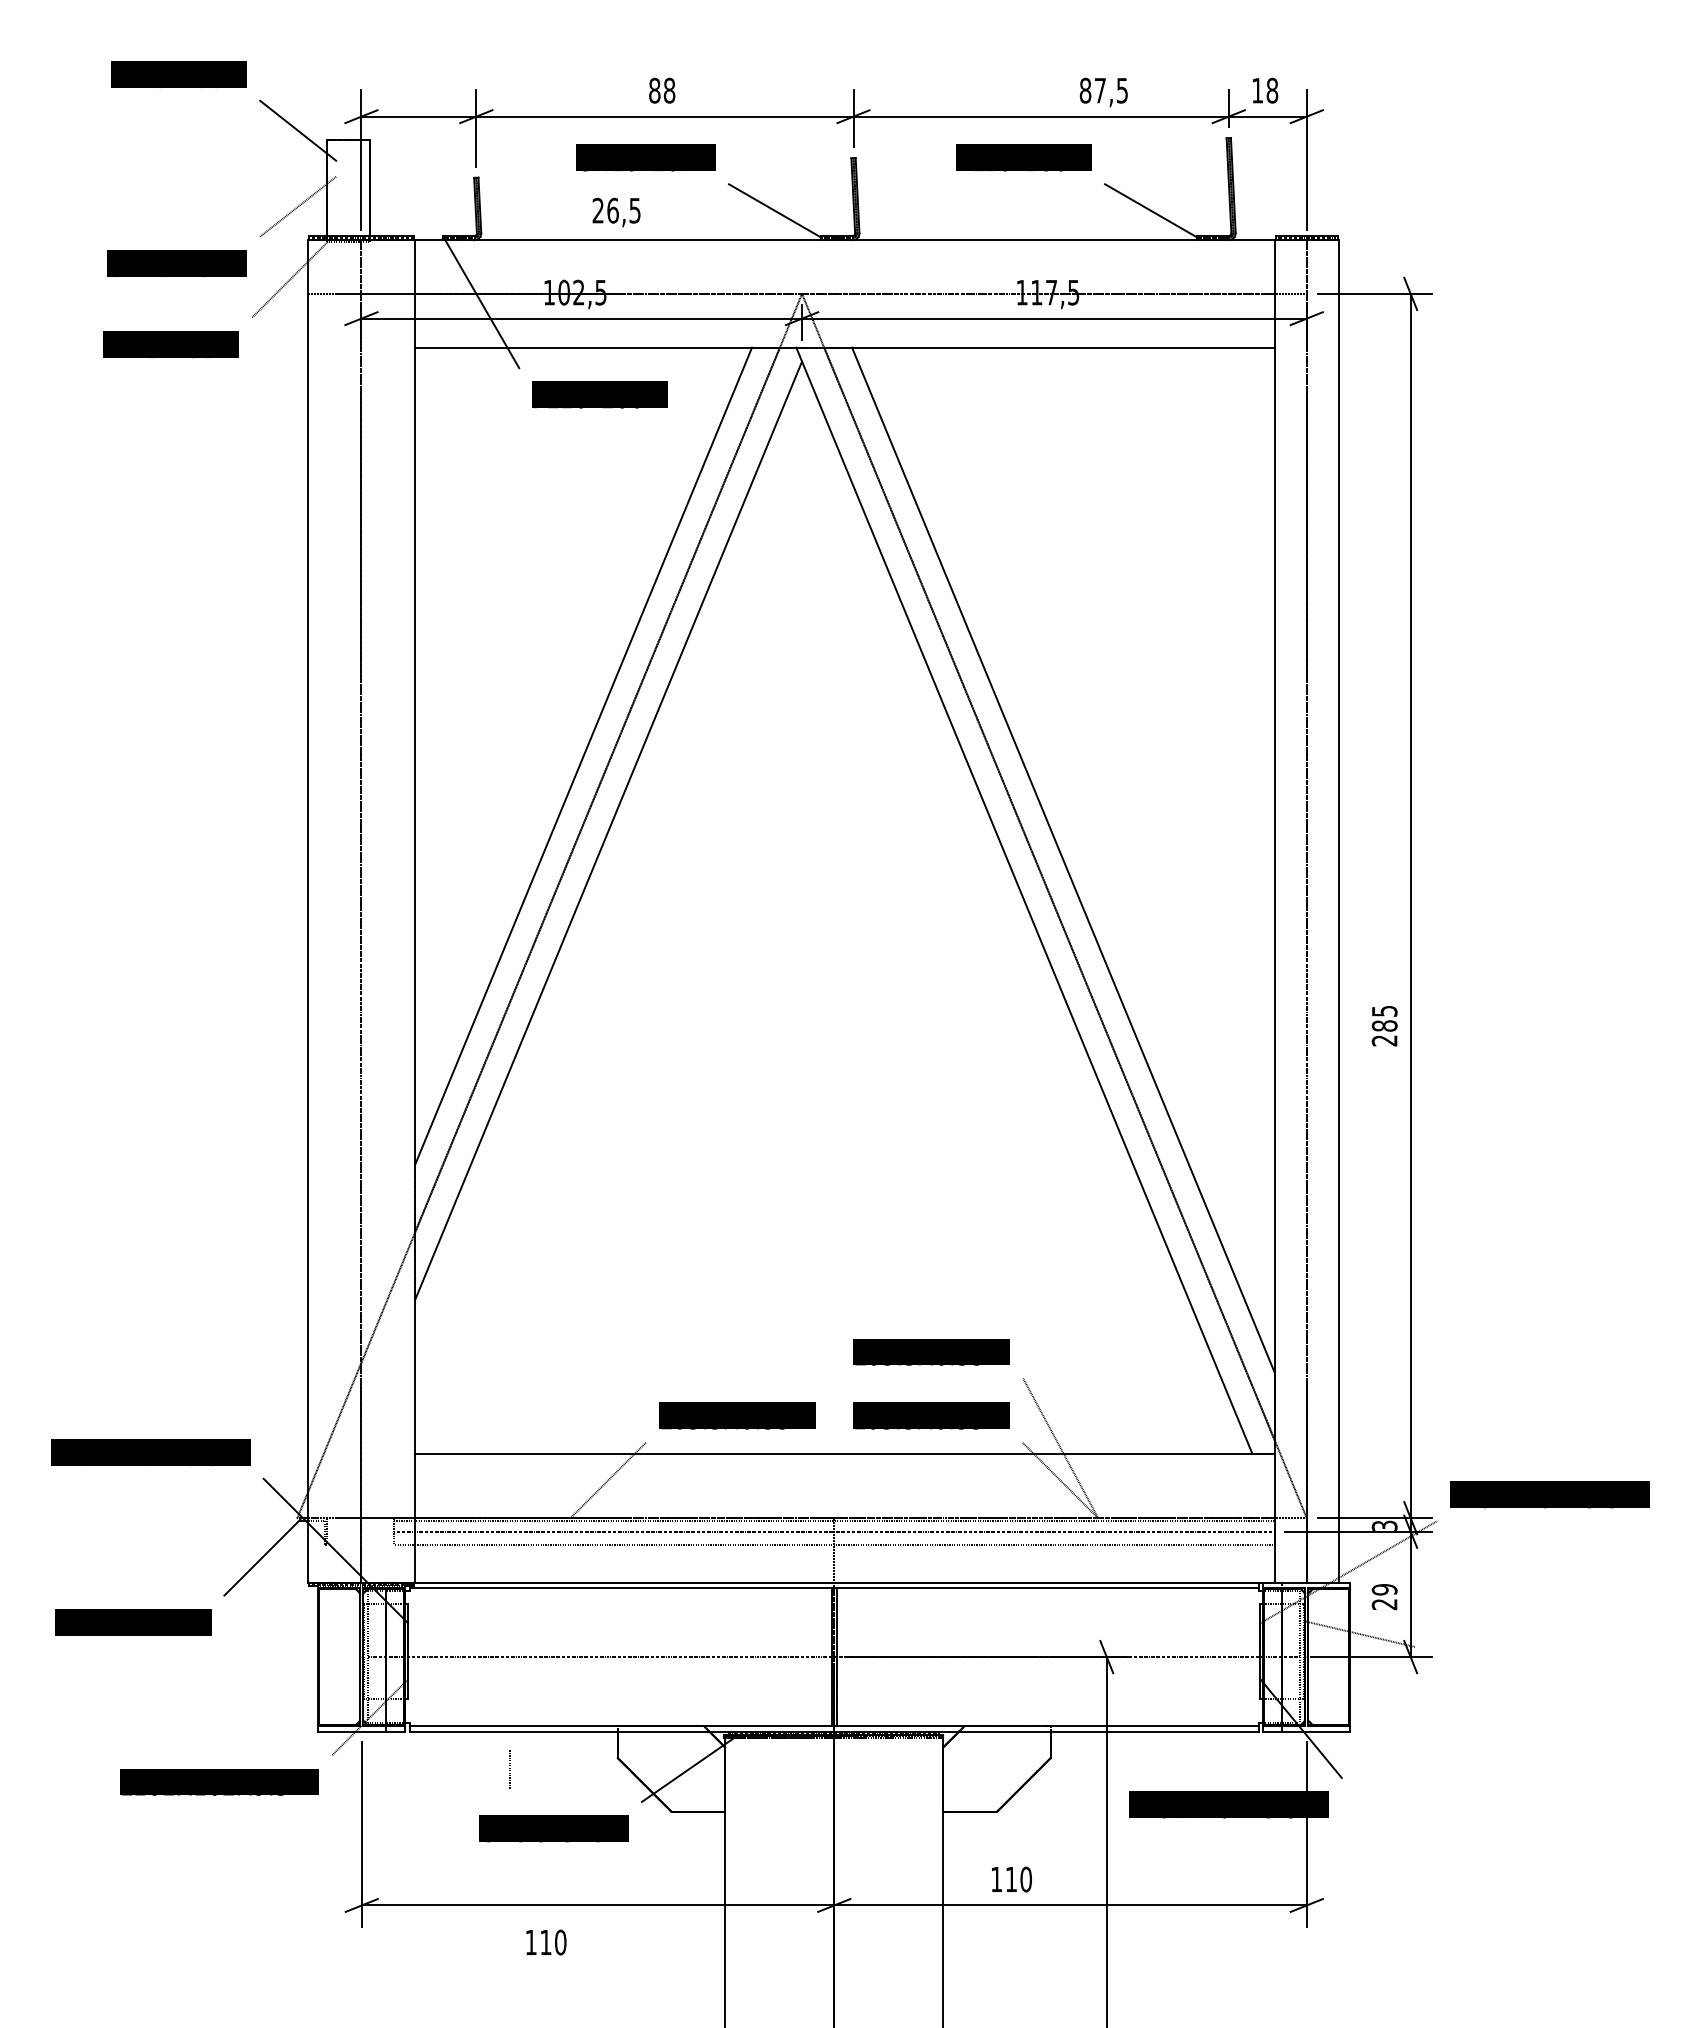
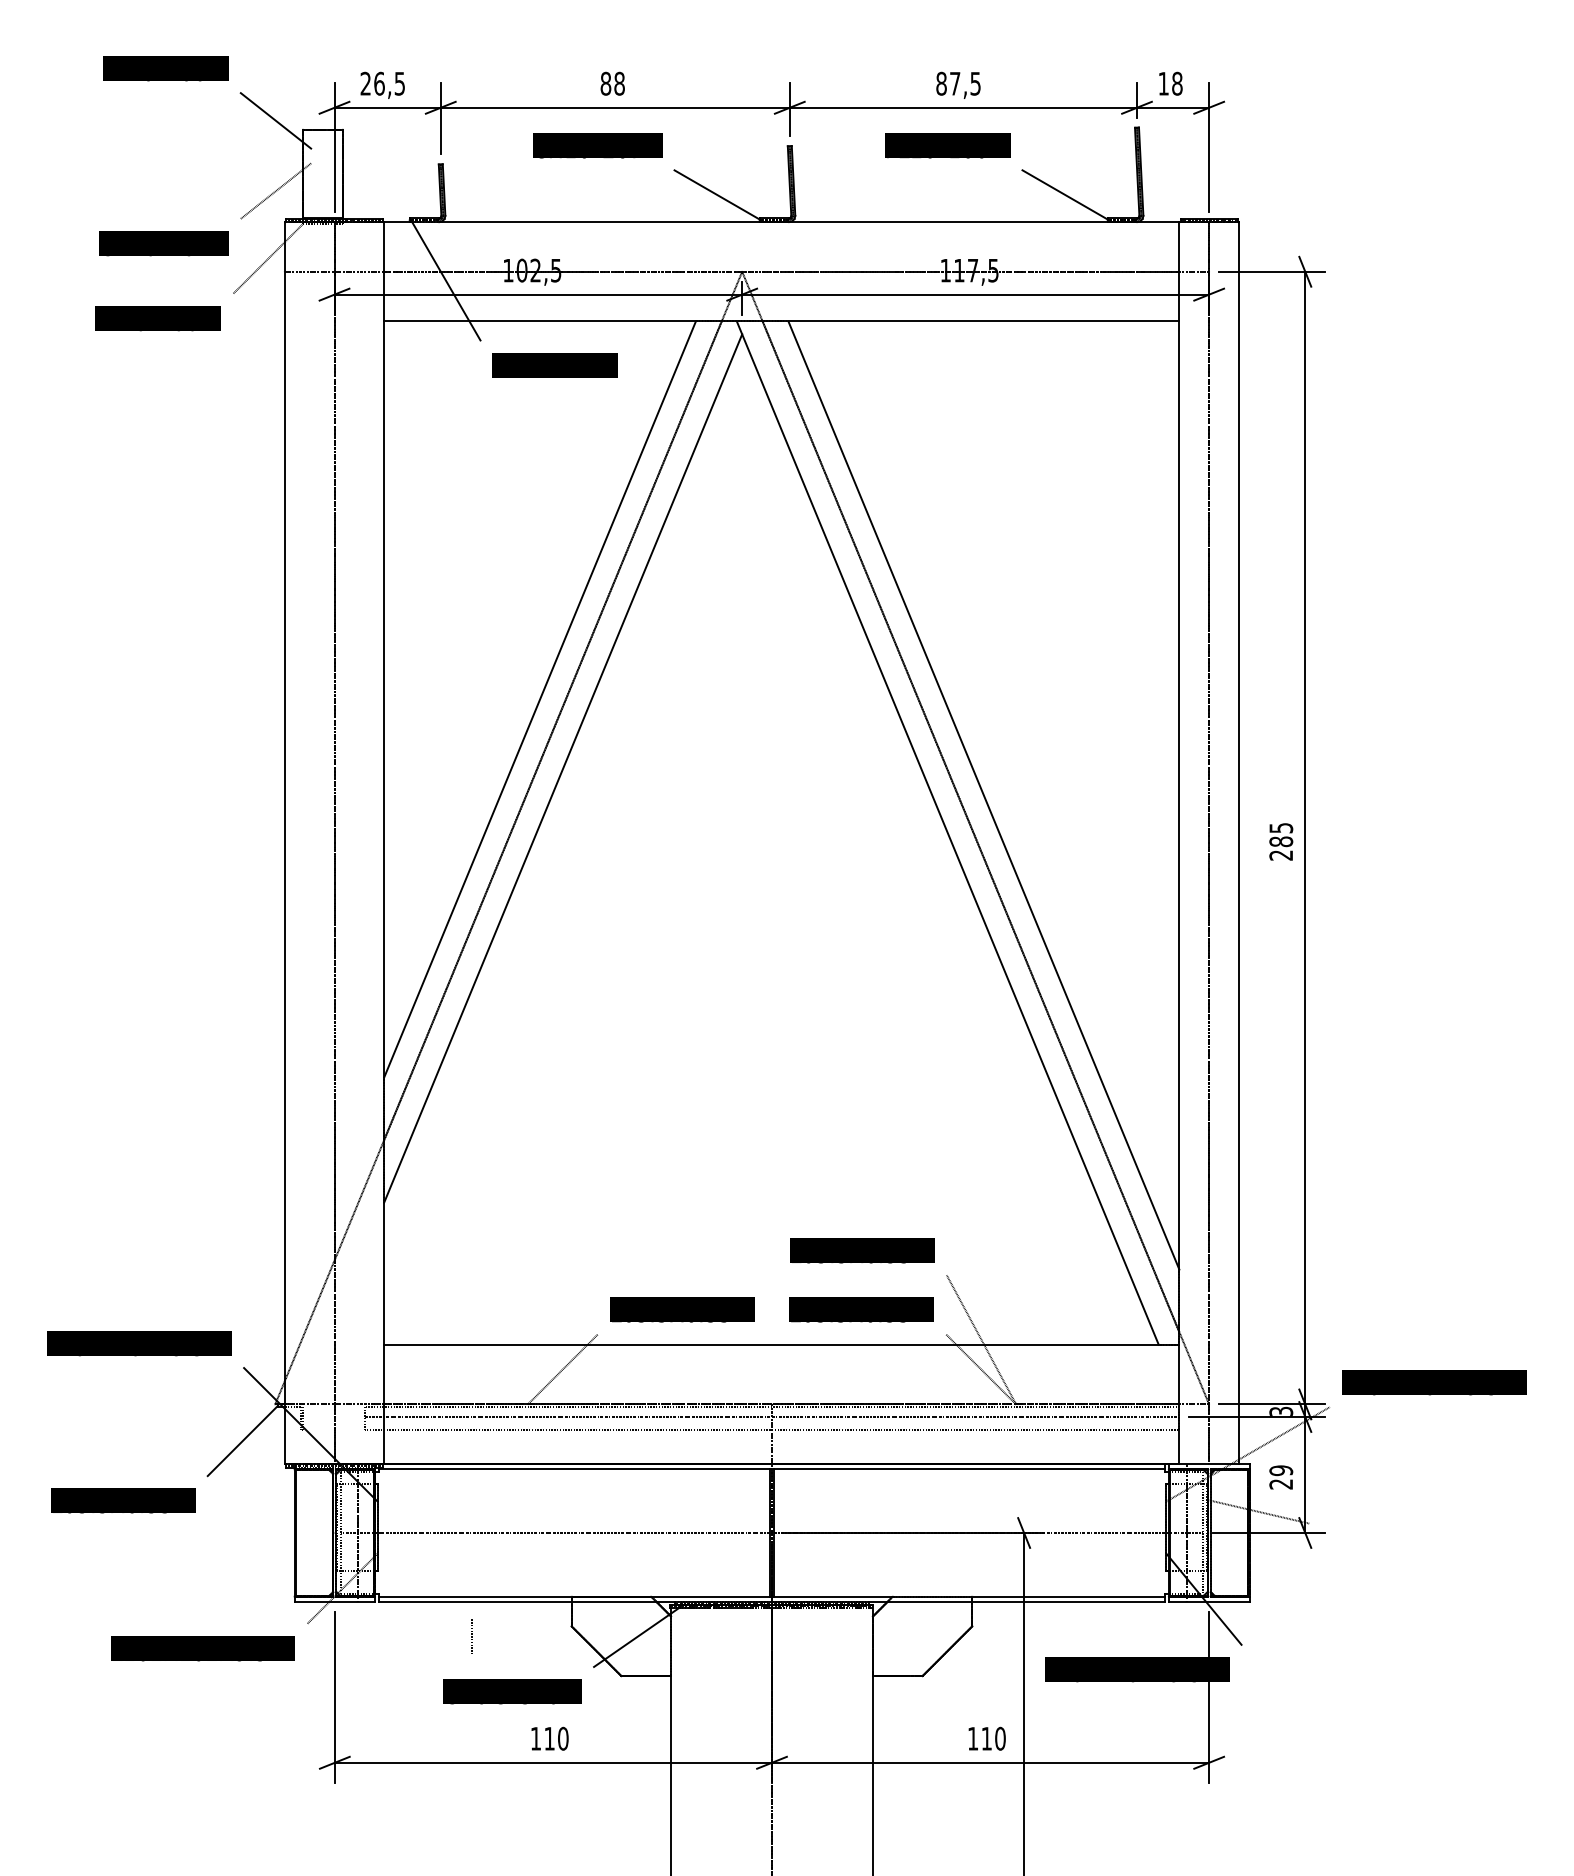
text: (1103, 92) -> (958, 85), moved
text: (616, 212) -> (382, 85), moved
text: (1384, 1026) -> (1281, 842), moved
text: (1011, 1879) -> (986, 1738), moved
text: (546, 1942) -> (550, 1738), moved

